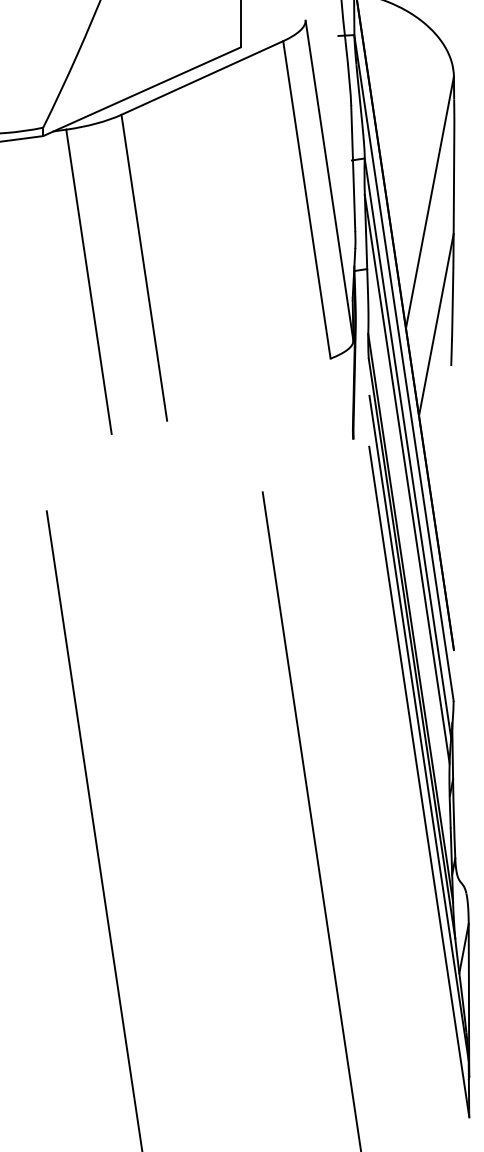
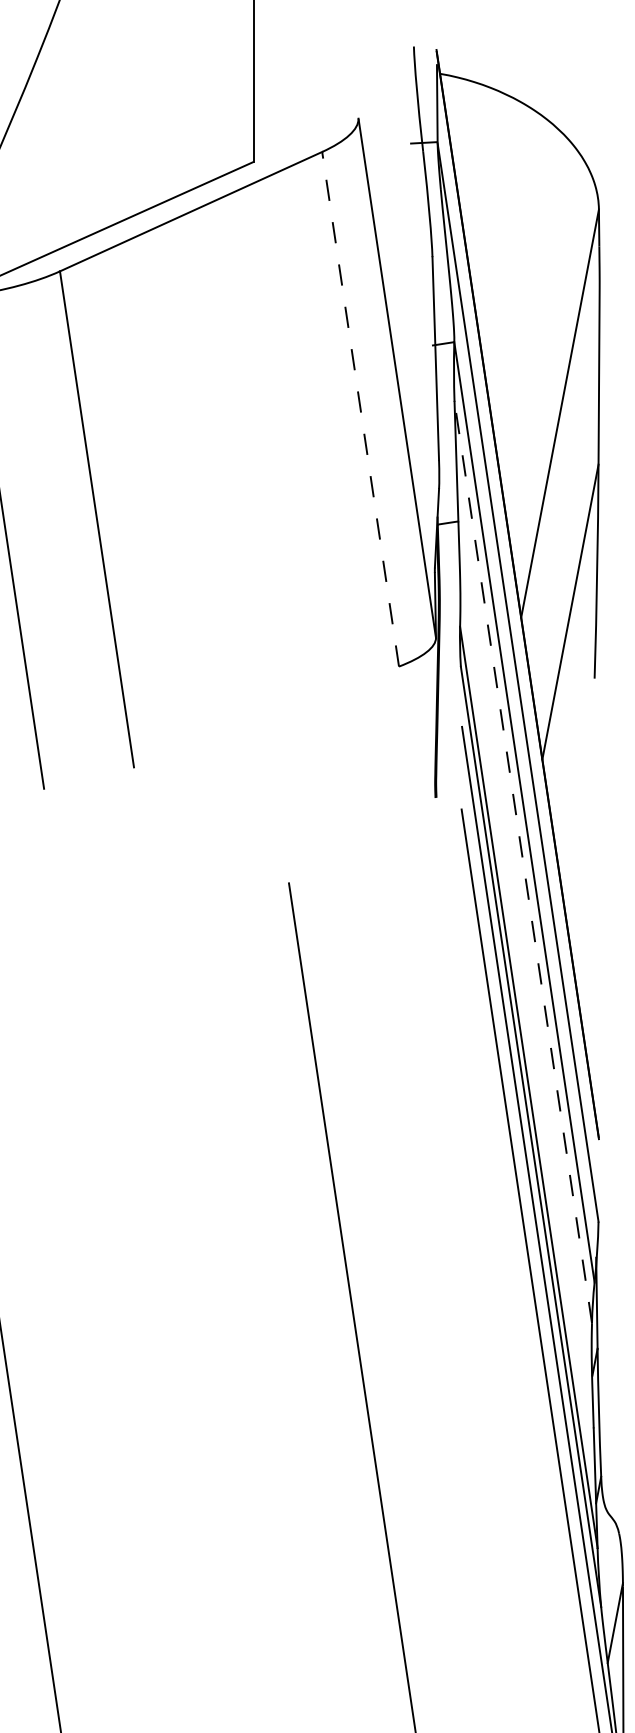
line: (306, 199) -> (359, 408), solid -> dashed
line: (407, 478) -> (523, 860), solid -> dashed

